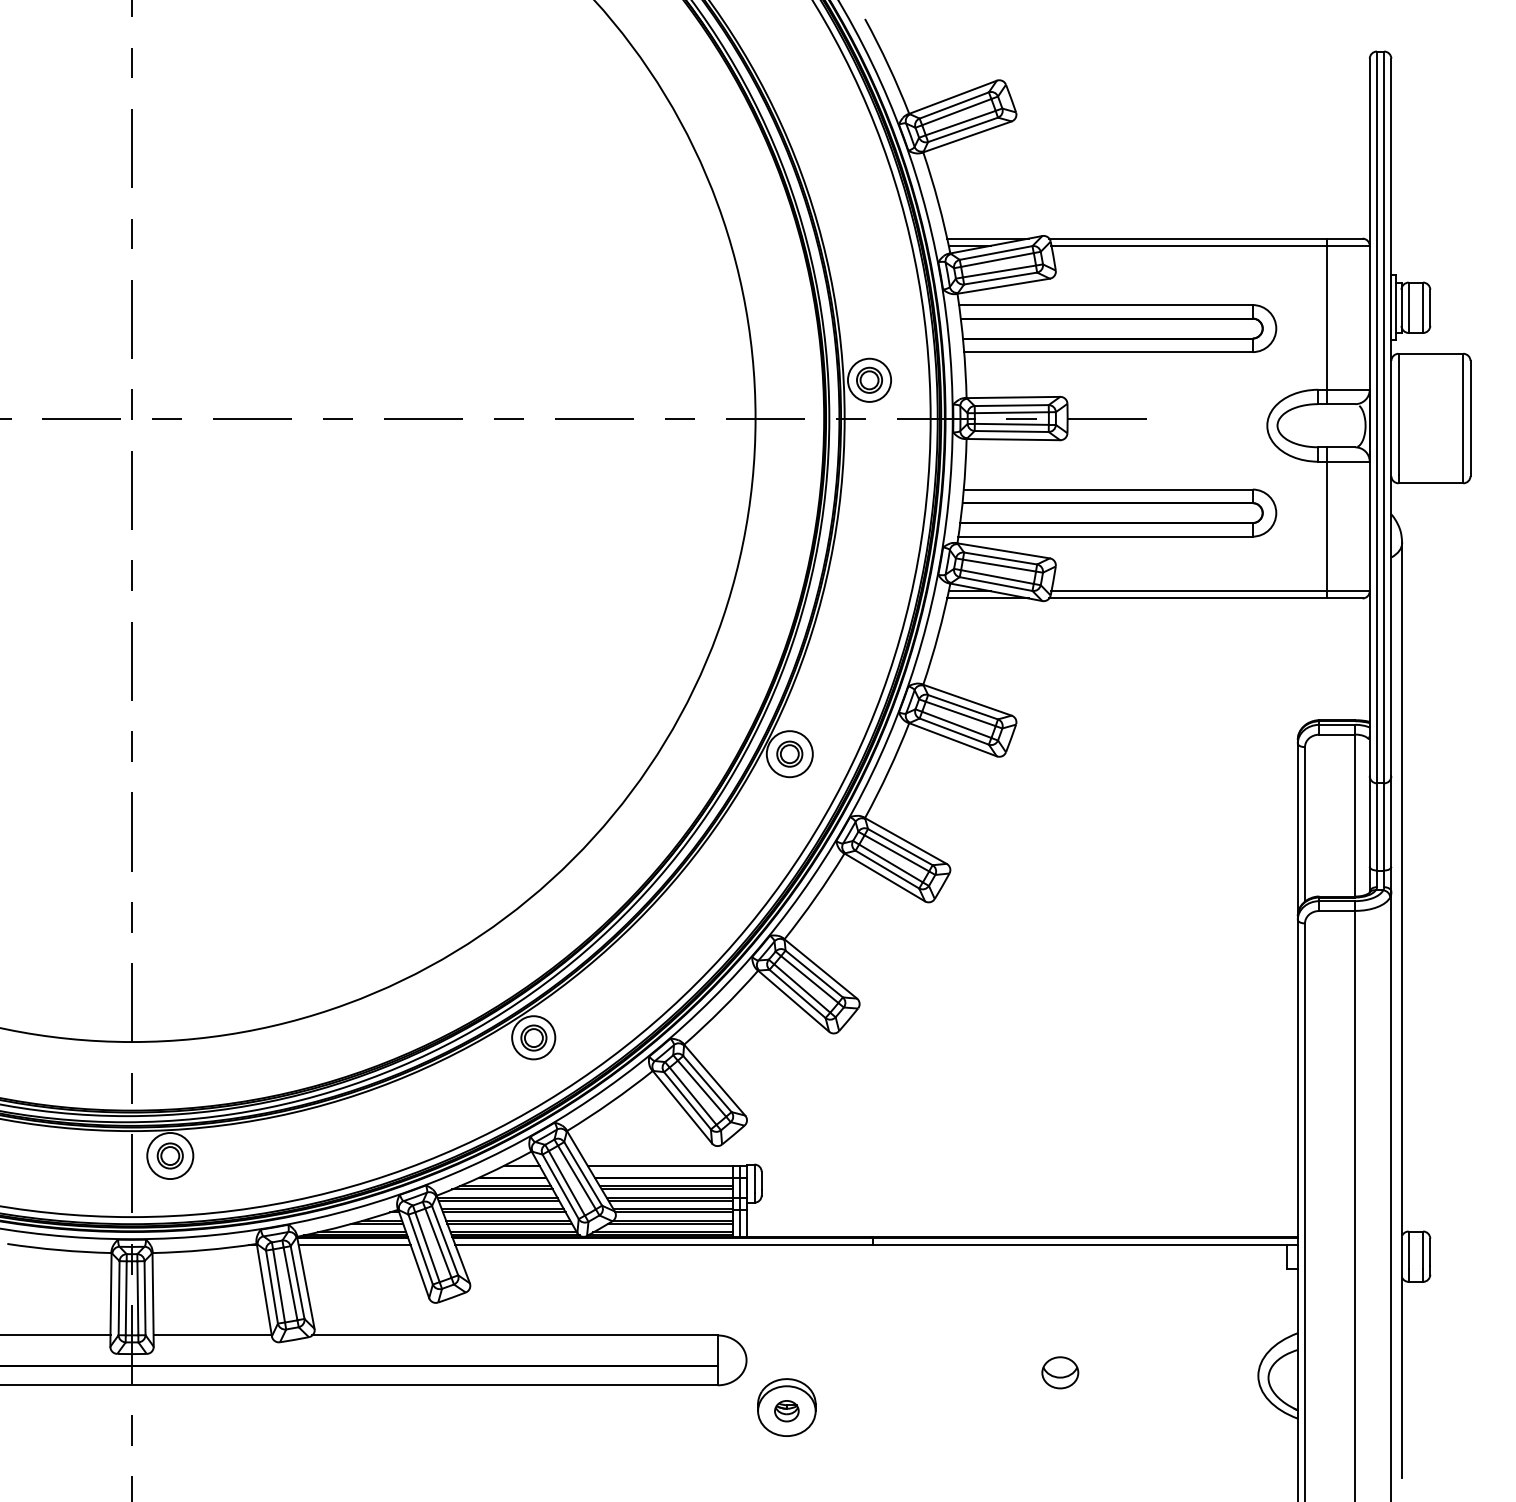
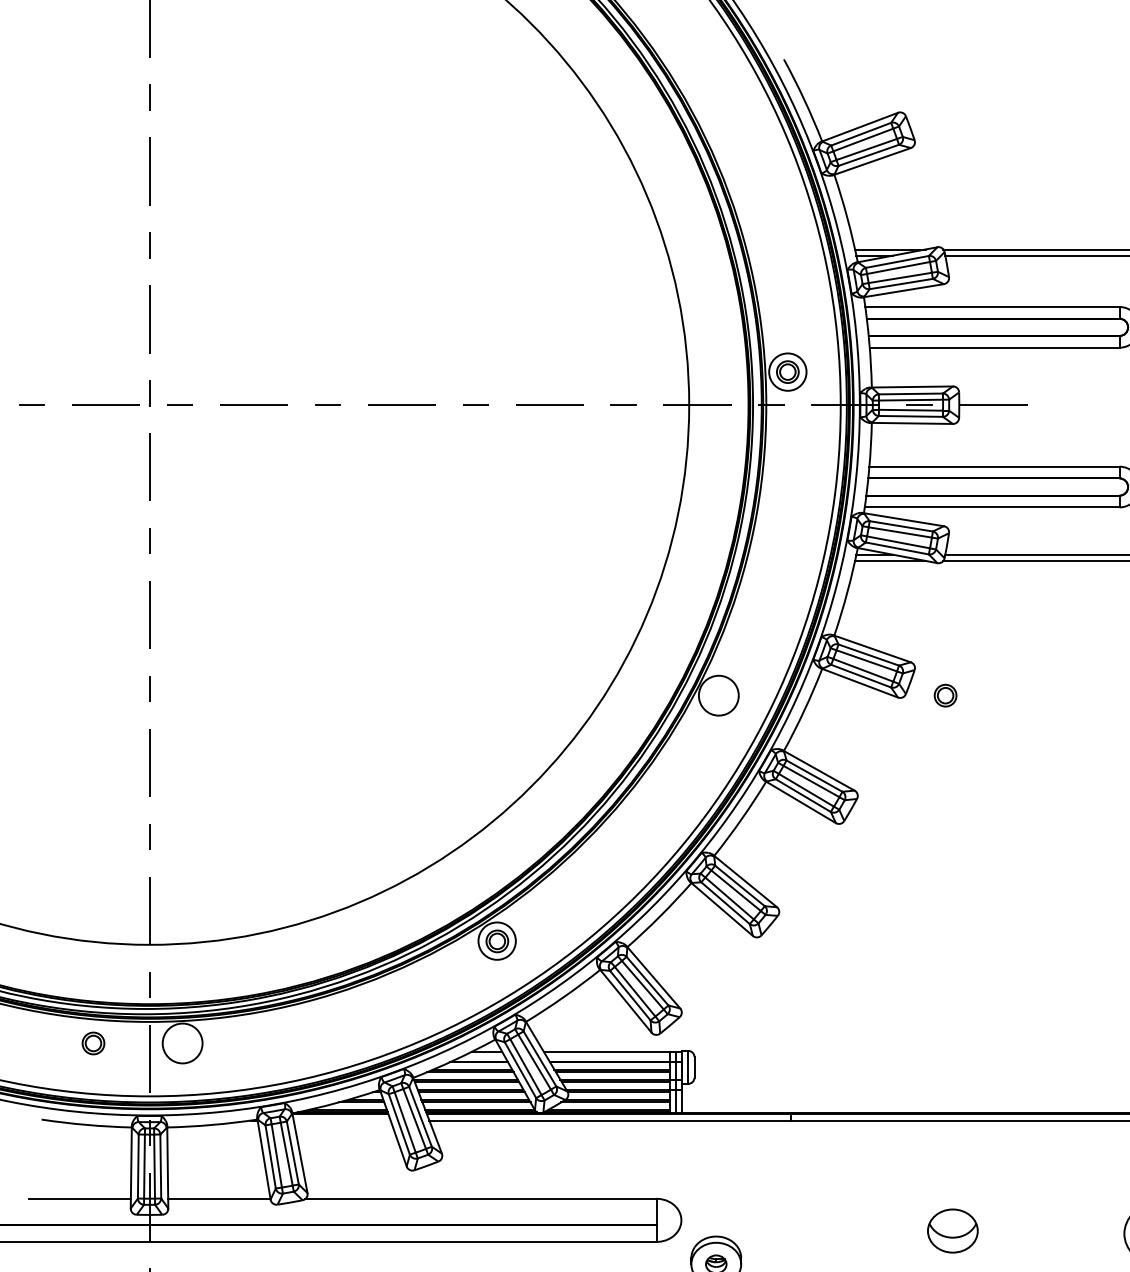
part: (789, 753) -> (945, 695), moved
part: (169, 1155) -> (92, 1043), moved
line: (354, 1245) -> (342, 1120), removed
part: (1060, 1372) -> (953, 1230), size x1.6

